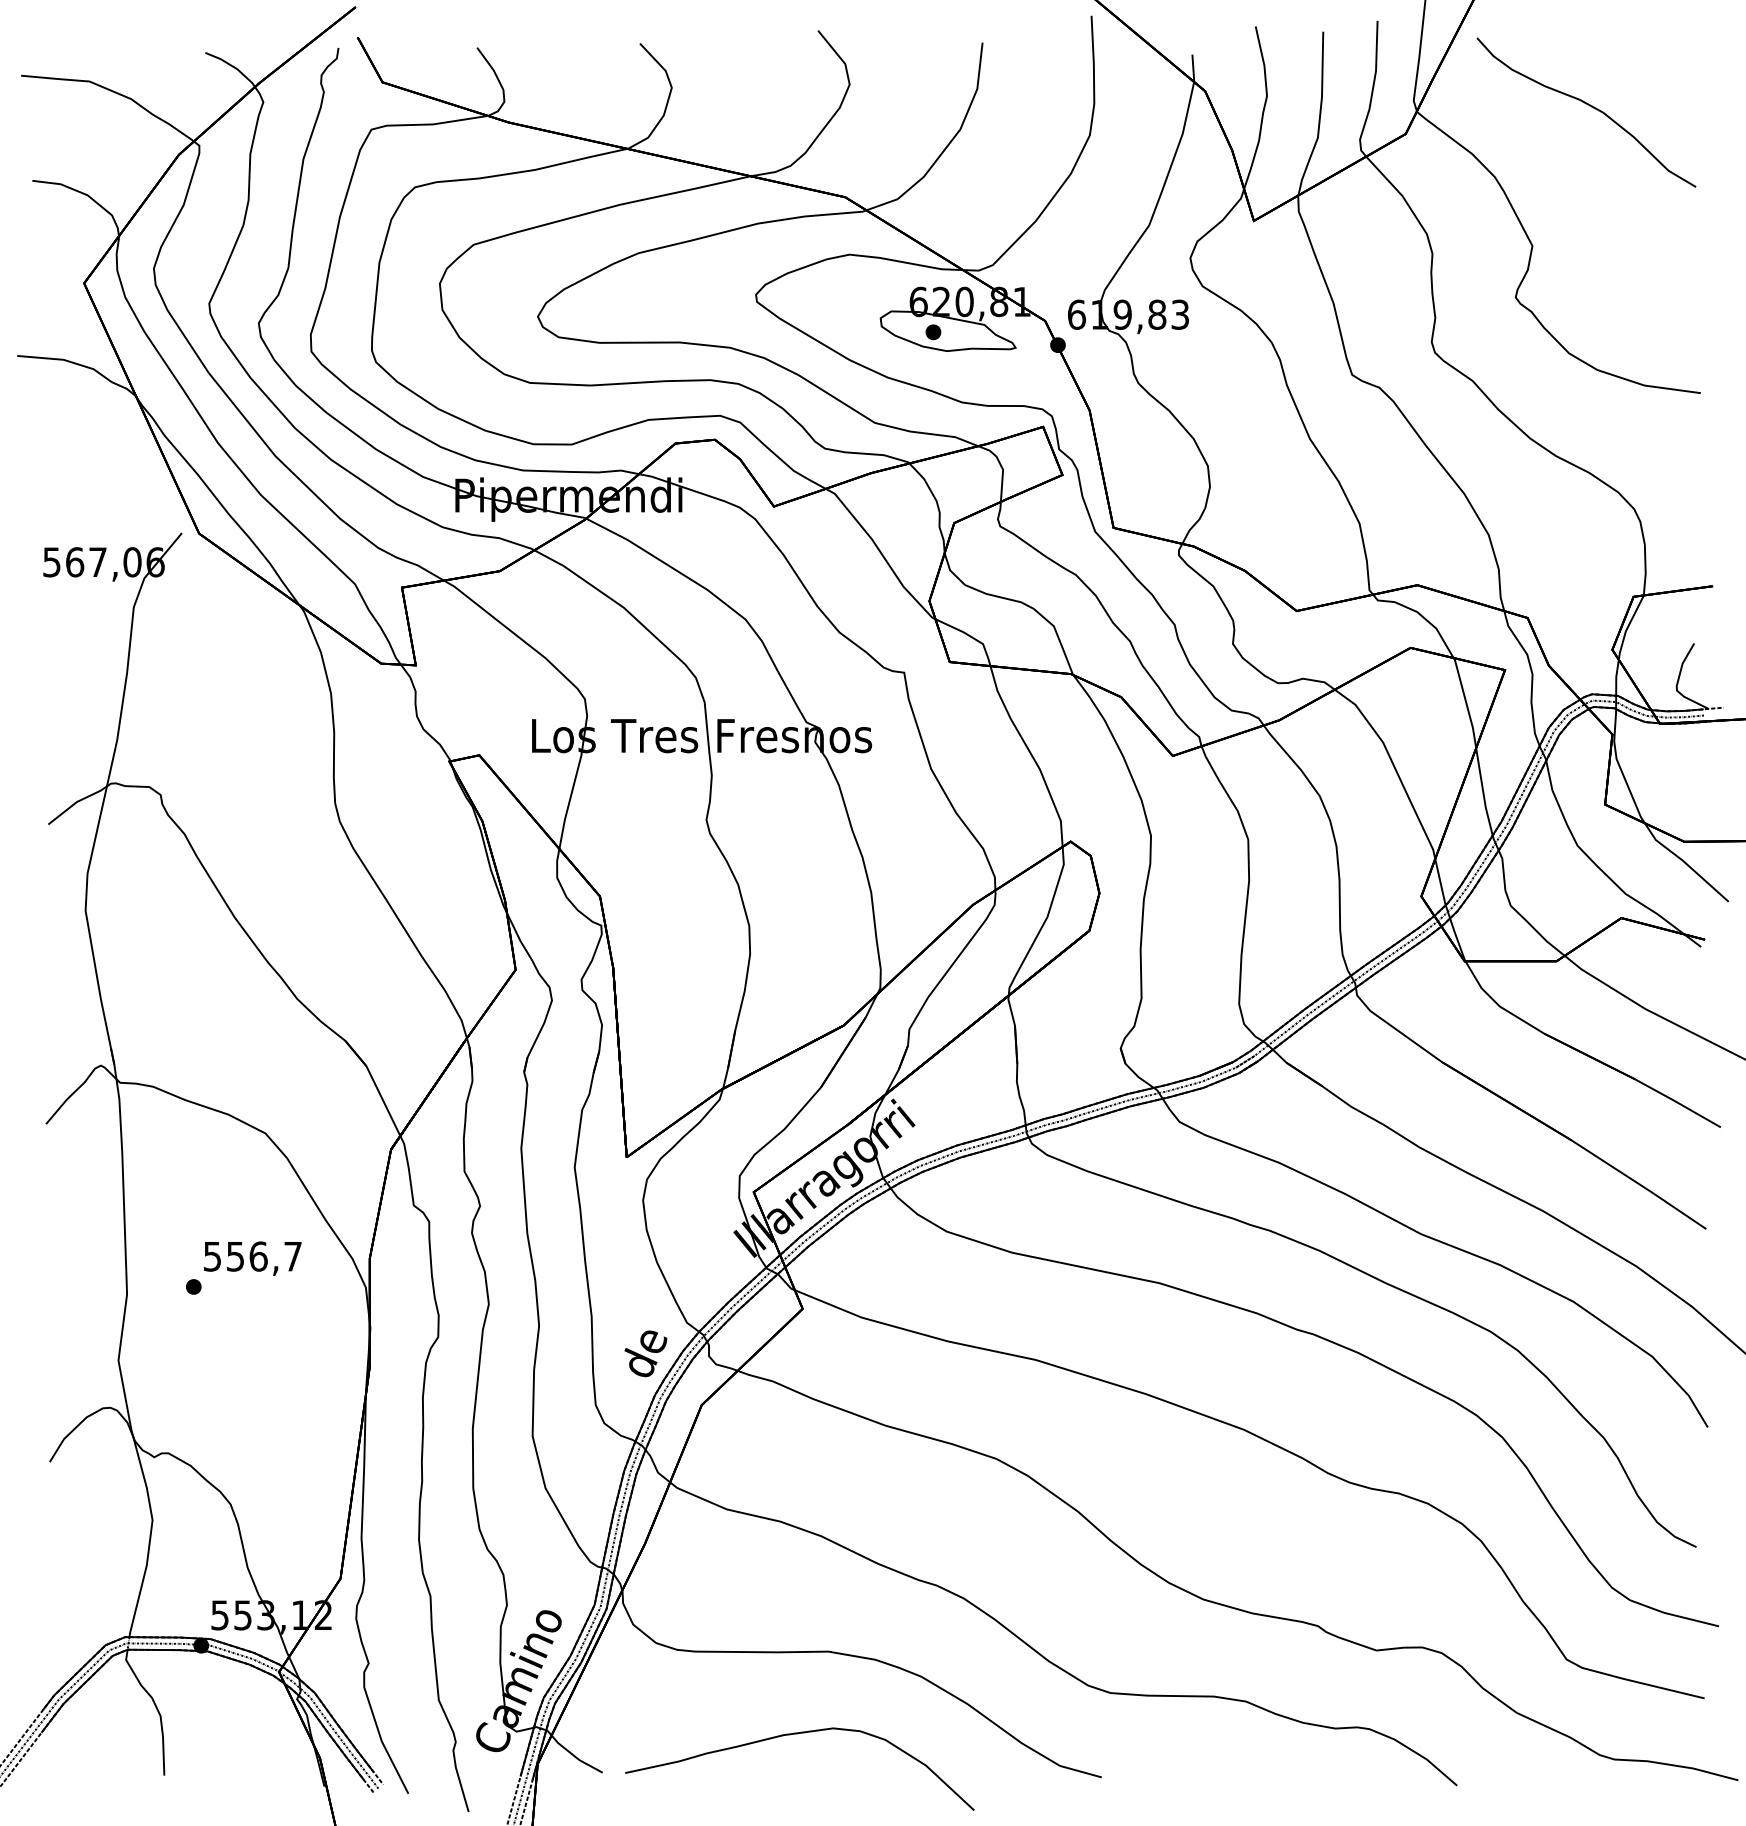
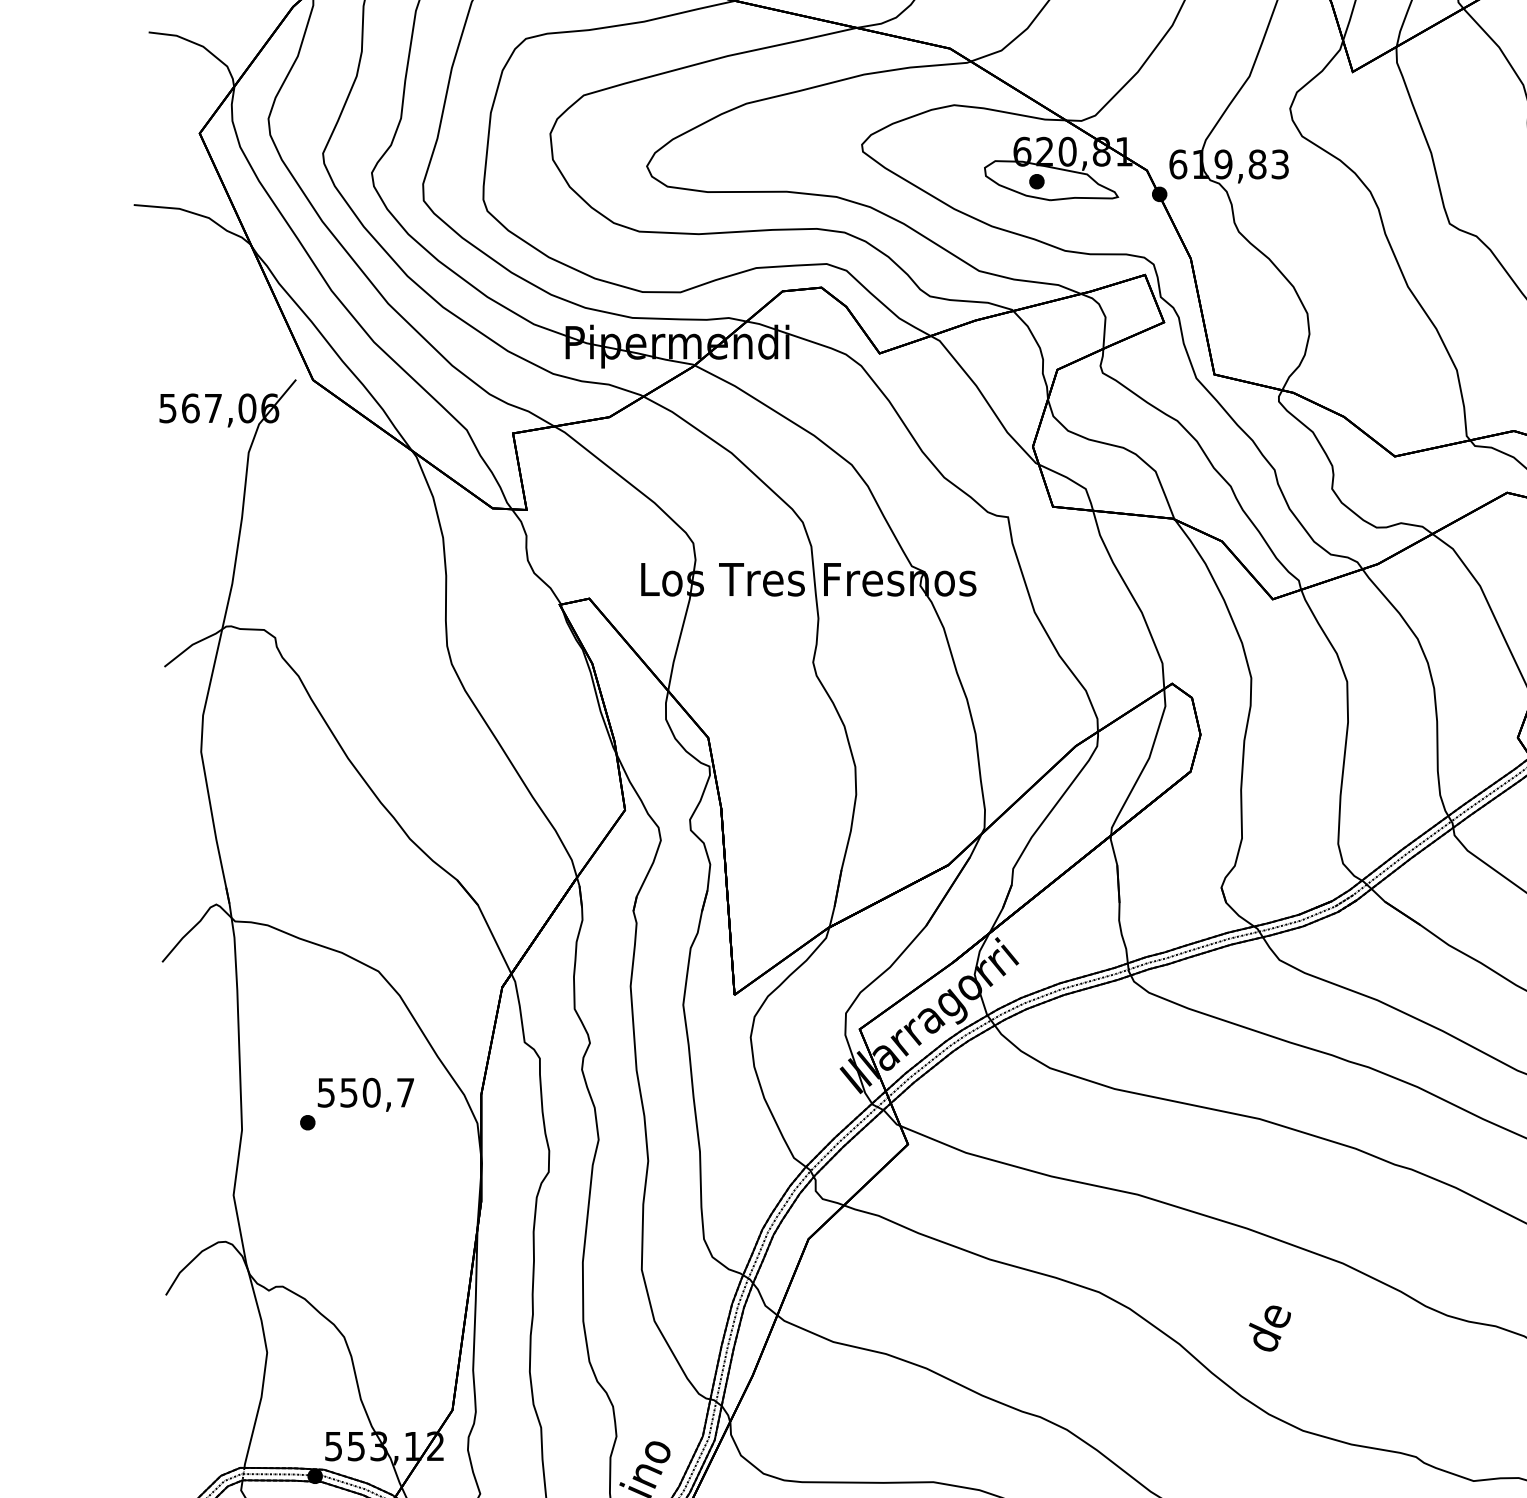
text: (258, 1256) -> (371, 1092), 556,7 -> 550,7
text: (645, 1353) -> (1269, 1328), moved

